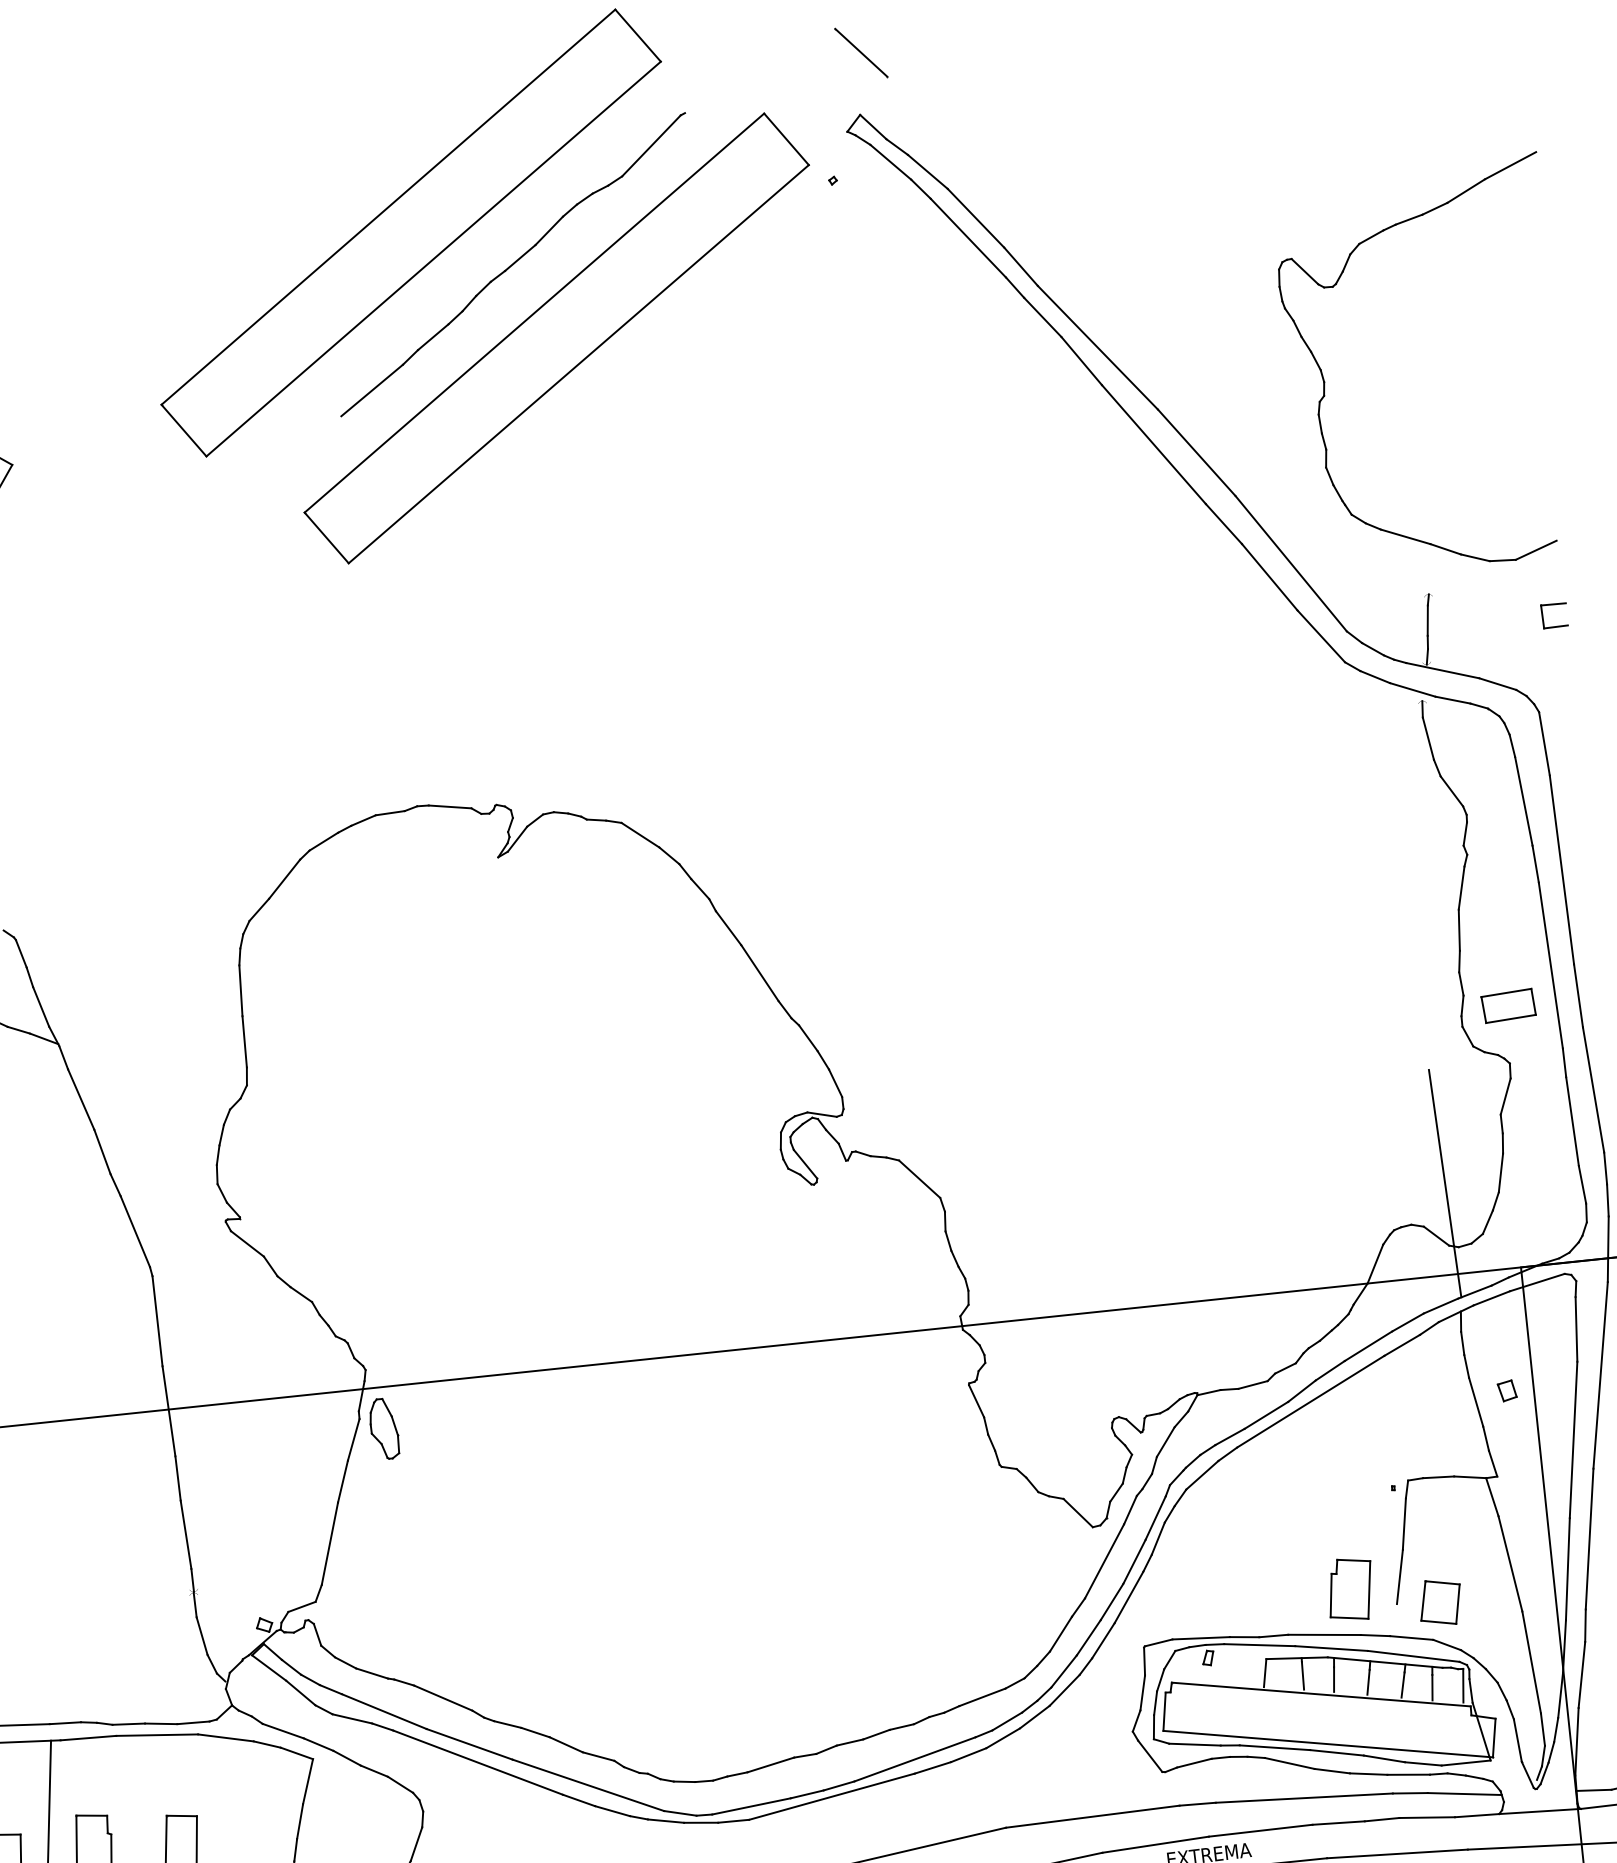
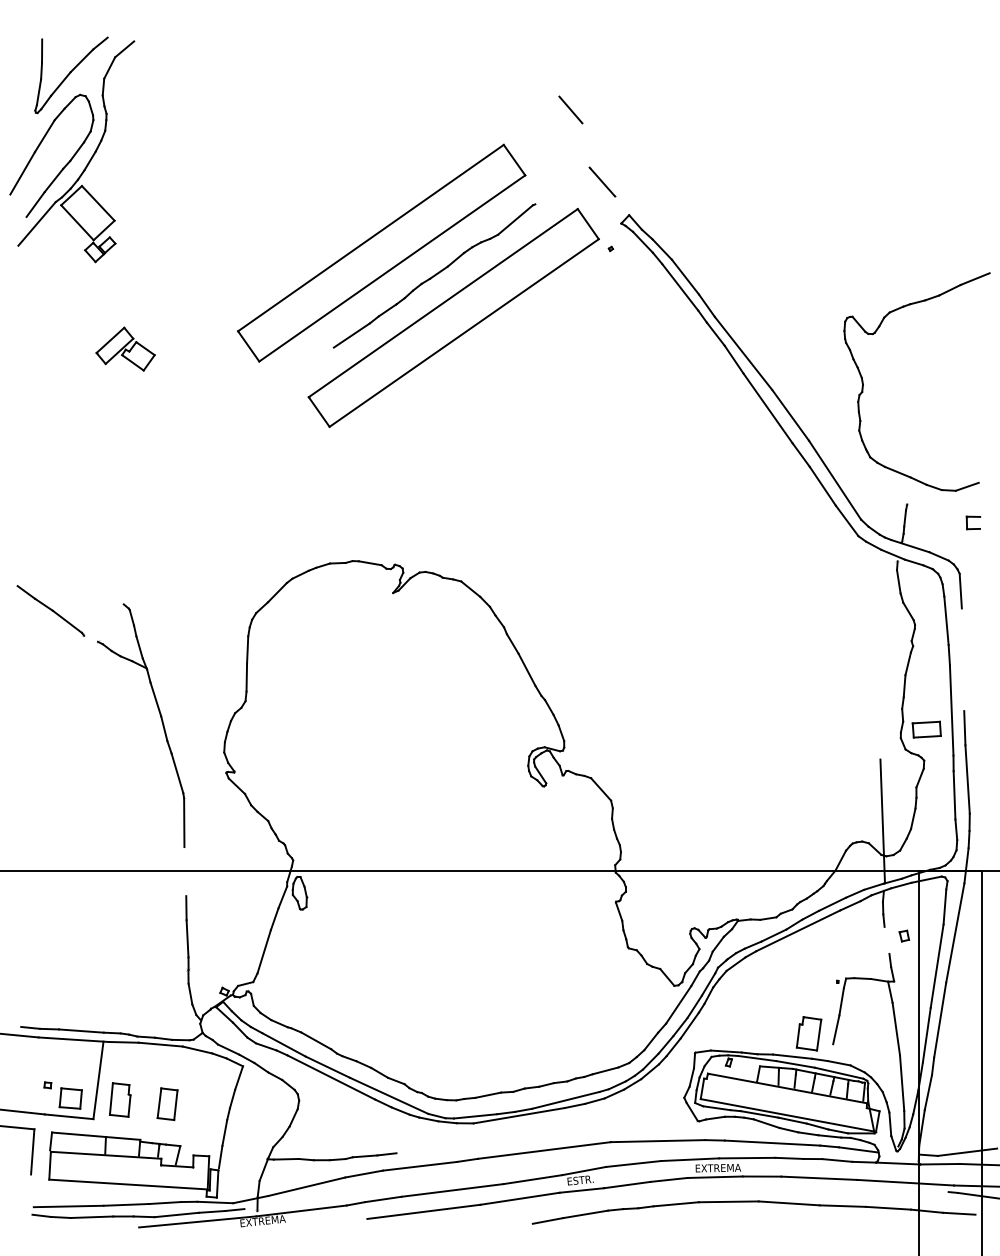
line: (861, 51) -> (602, 181), moved
line: (1560, 869) -> (962, 659), removed
line: (1475, 1400) -> (886, 939), removed
line: (169, 1411) -> (185, 871), removed
part: (1440, 1601) -> (856, 1045), removed

